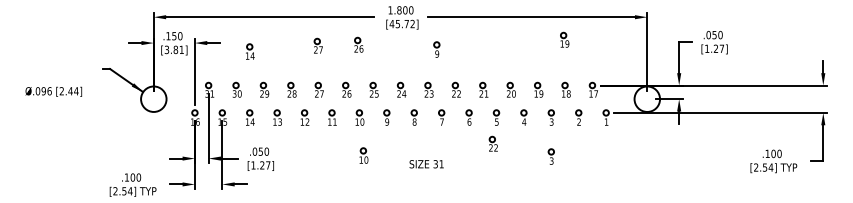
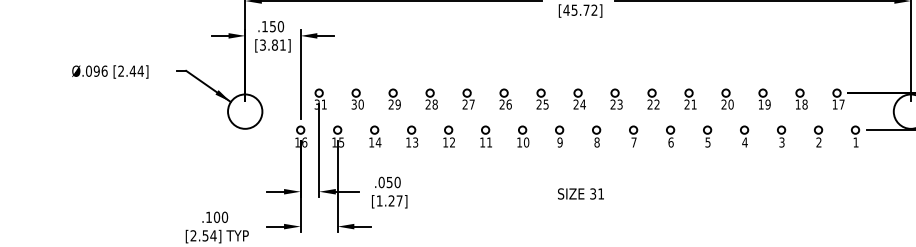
part: (564, 39) -> (799, 31), removed
part: (358, 44) -> (521, 37), removed
part: (317, 45) -> (466, 39), removed
part: (436, 49) -> (626, 44), removed
part: (250, 51) -> (375, 47), removed
text: (53, 91) -> (109, 71), moved
part: (492, 143) -> (702, 171), removed
part: (363, 155) -> (528, 187), removed
part: (550, 156) -> (780, 188), removed
text: (426, 164) -> (580, 194), moved

